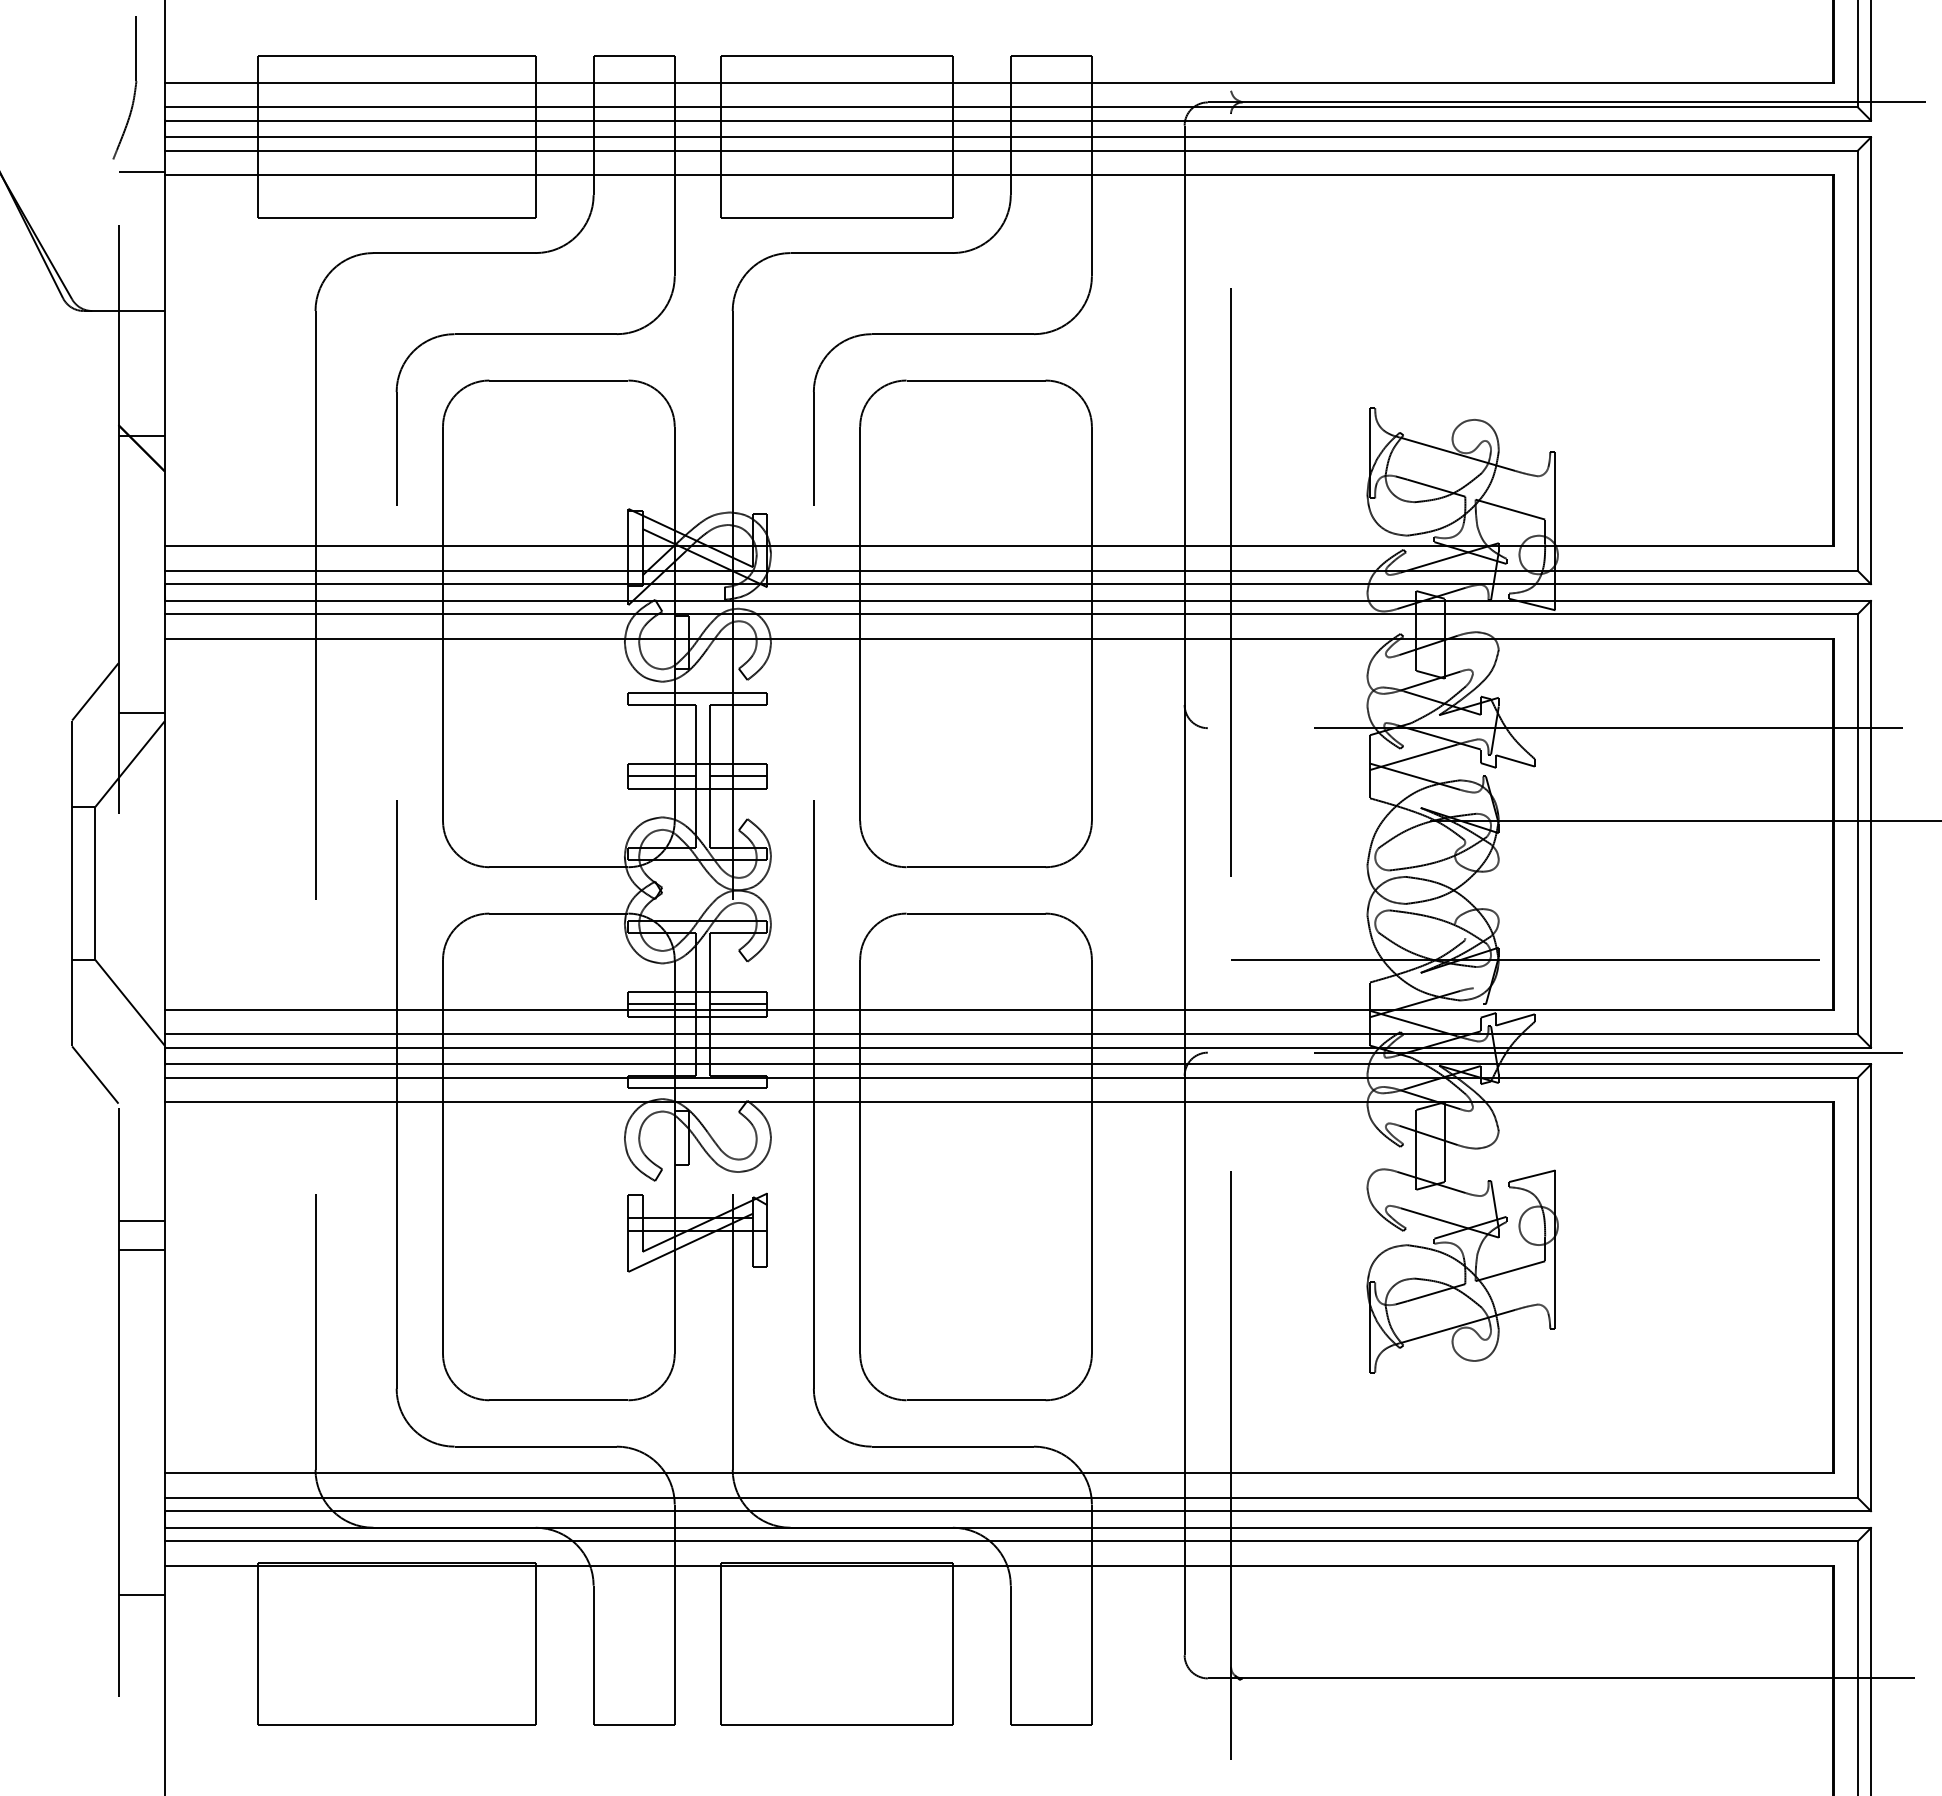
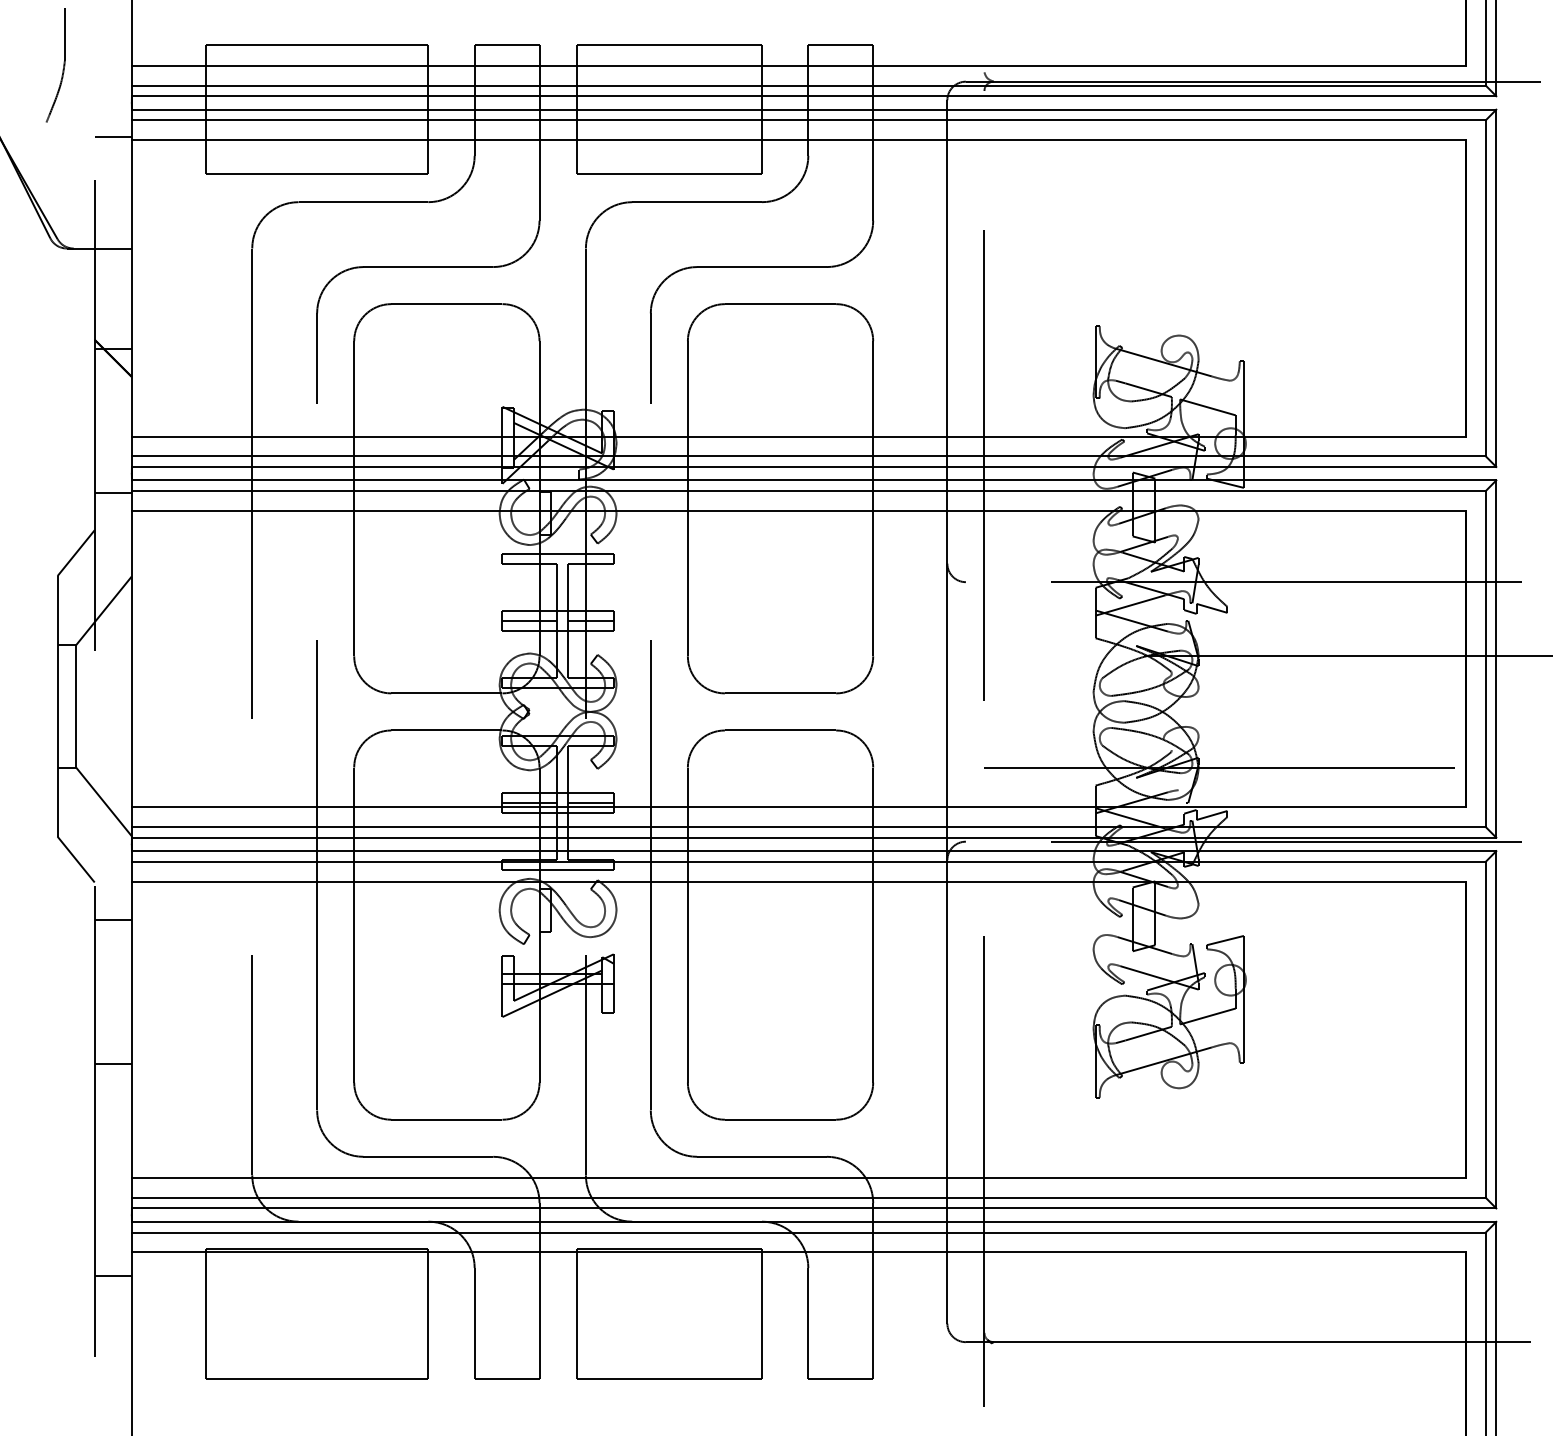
part: (134, 87) -> (63, 64), moved
line: (141, 712) -> (113, 492), moved
line: (141, 1220) -> (113, 919), moved
line: (141, 1250) -> (113, 1063), moved

